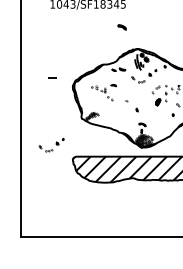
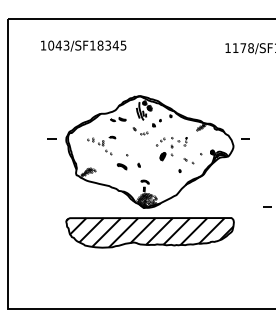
part: (121, 27) -> (121, 166), moved
line: (51, 77) -> (51, 138), moved
part: (50, 145) -> (41, 205), removed

